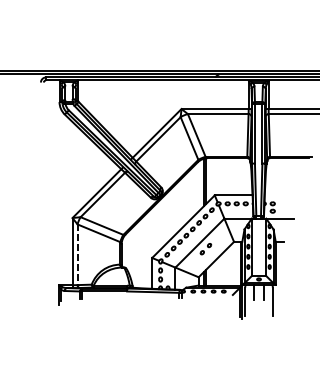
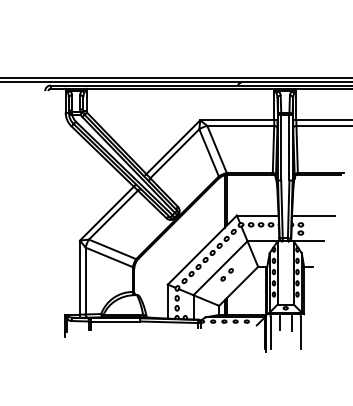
line: (284, 195) -> (313, 215), added
line: (77, 255) -> (85, 281), dashed -> solid

